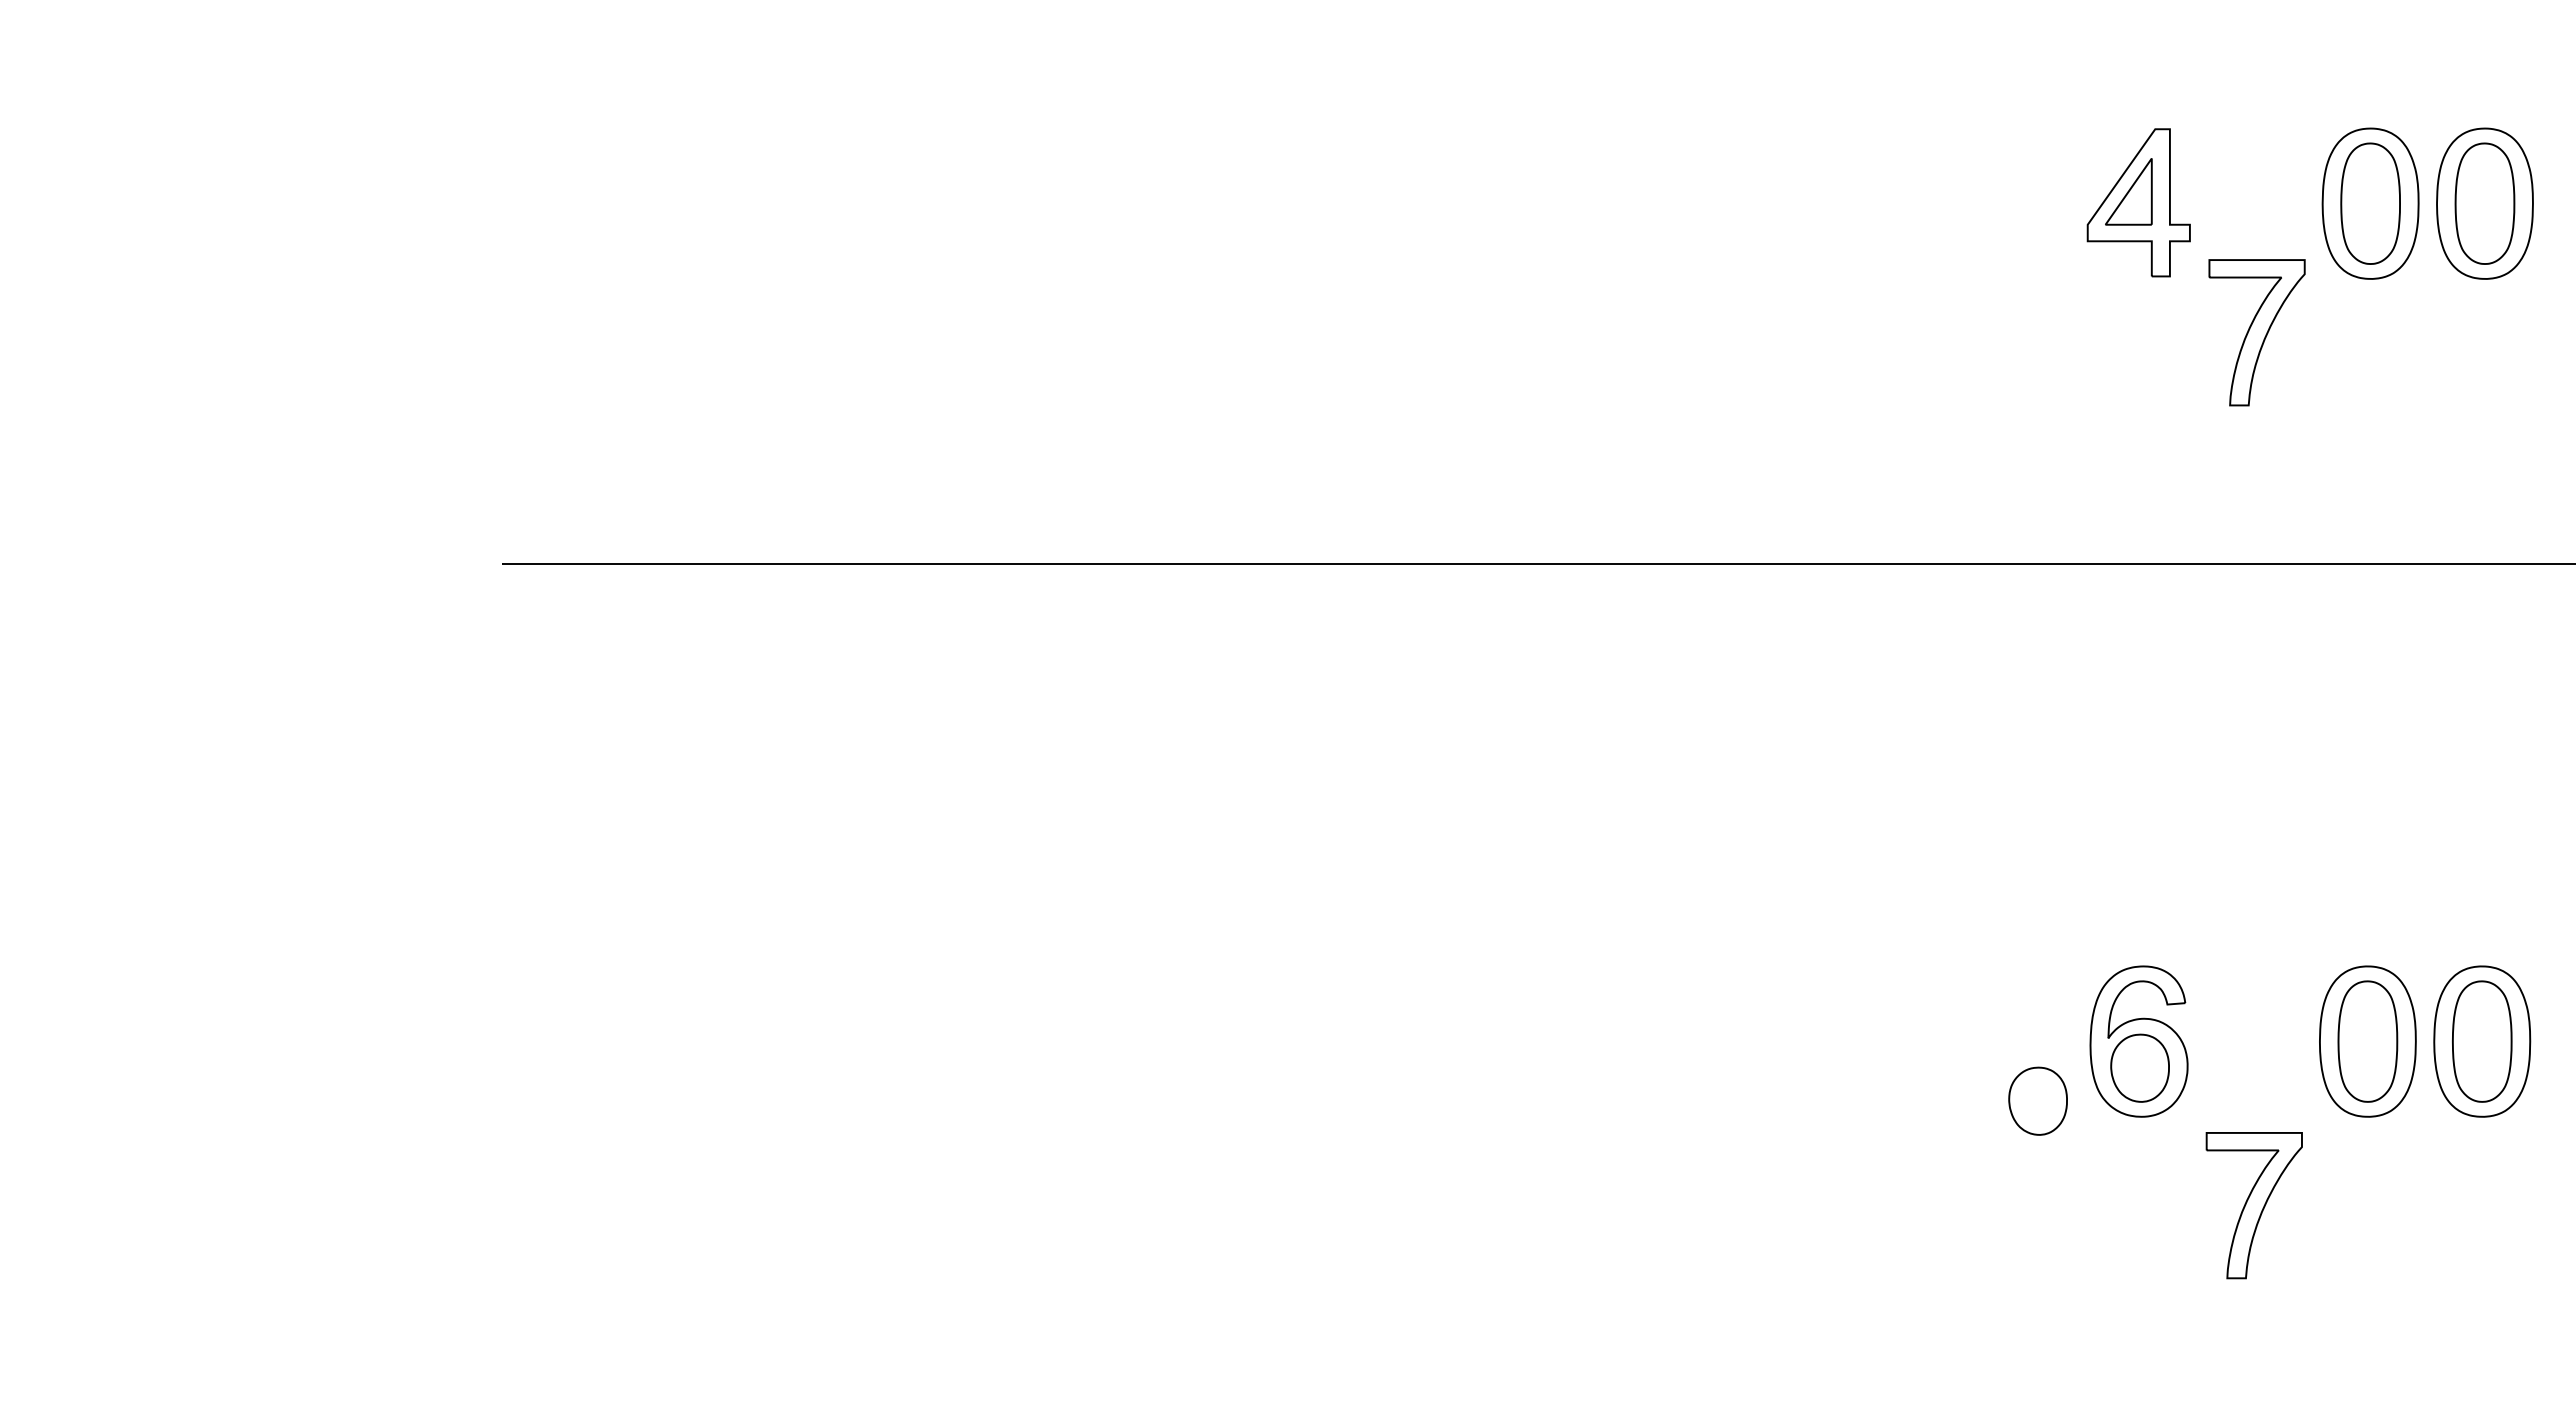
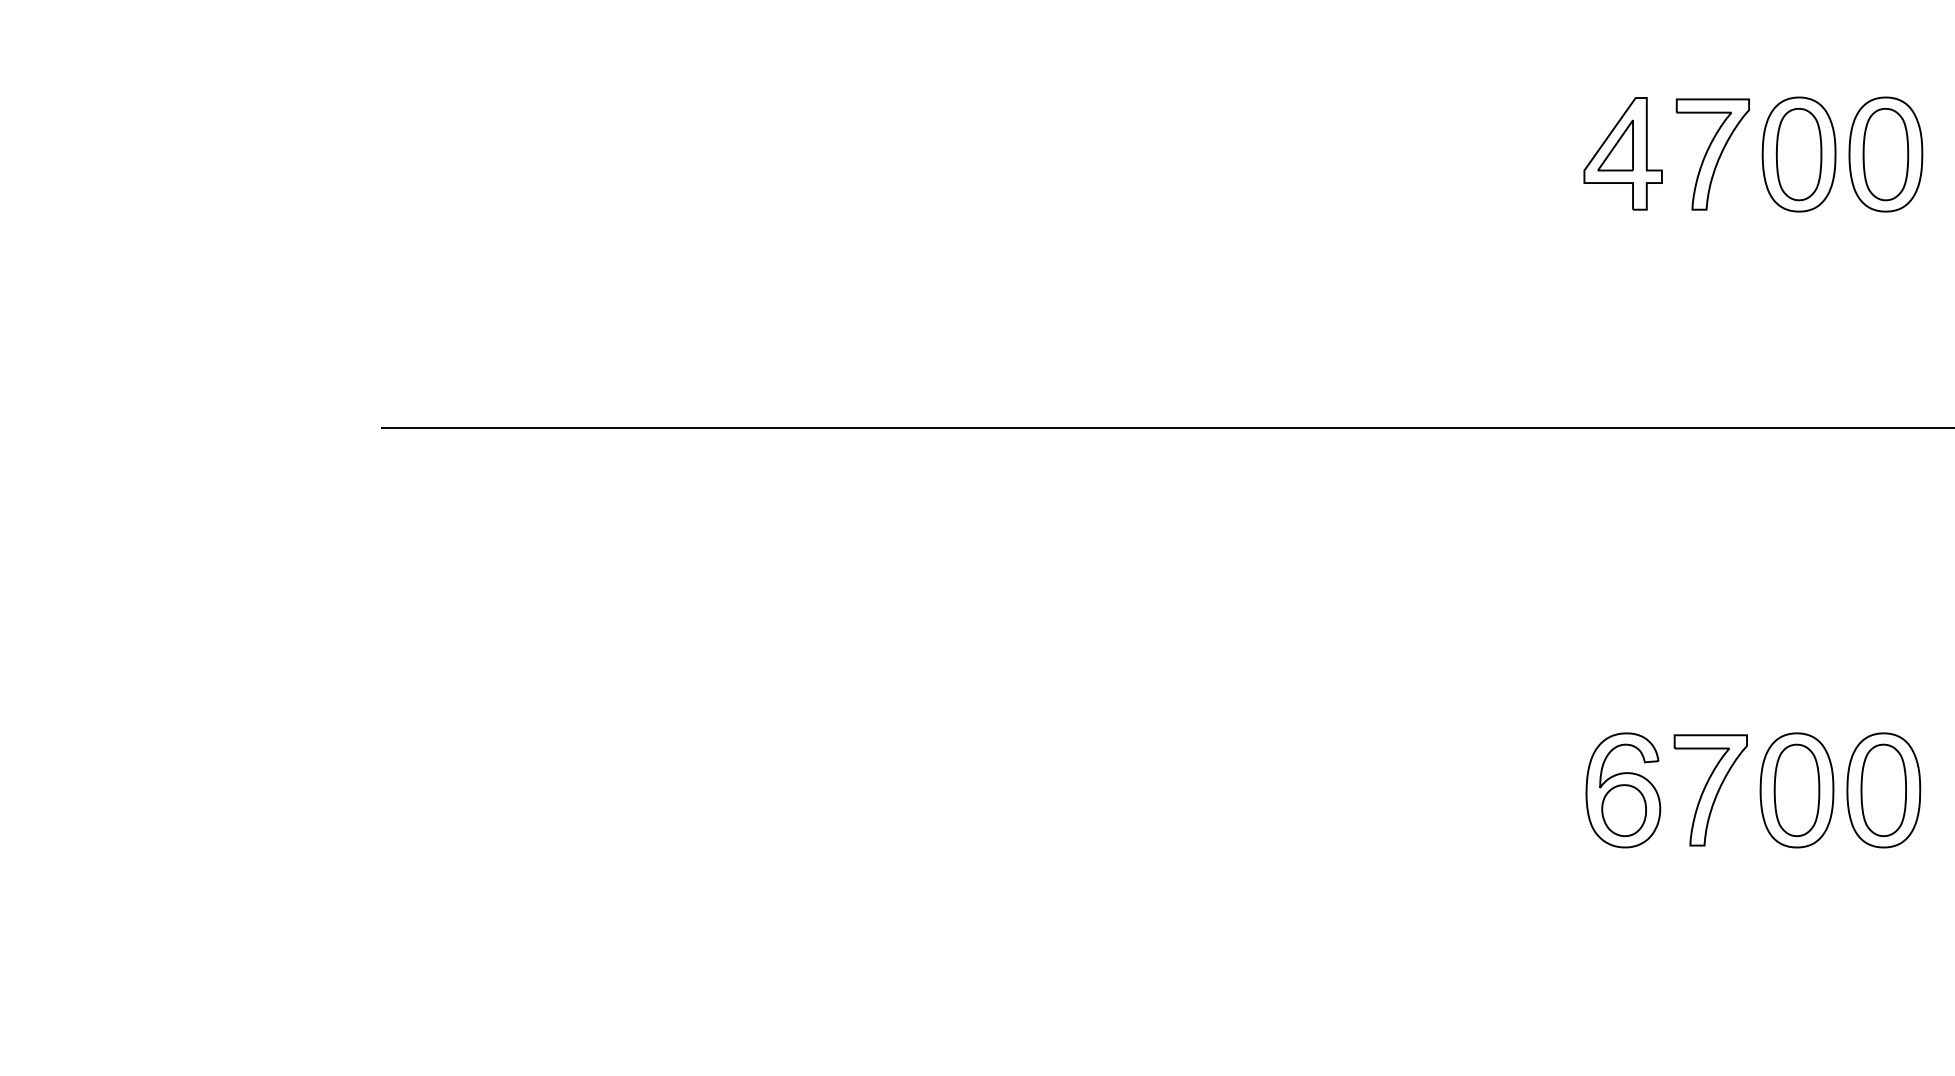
part: (2256, 332) -> (1712, 154), moved
part: (2037, 1100) -> (1546, 835), removed
part: (2253, 1205) -> (1710, 790), moved

